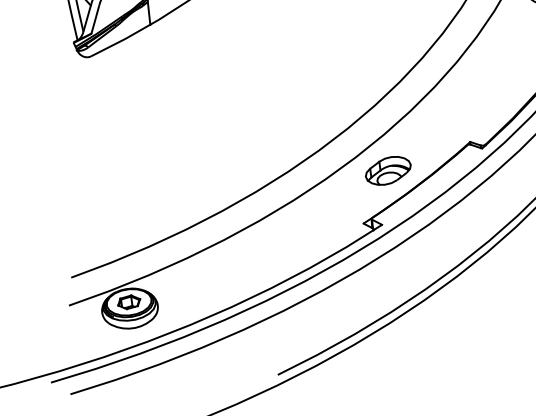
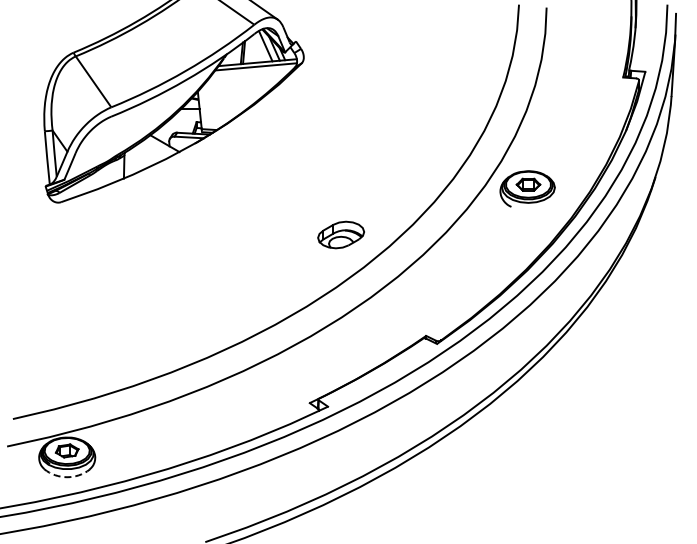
part: (387, 170) -> (340, 234), moved
arc: (131, 328) -> (66, 477), solid -> dashed

